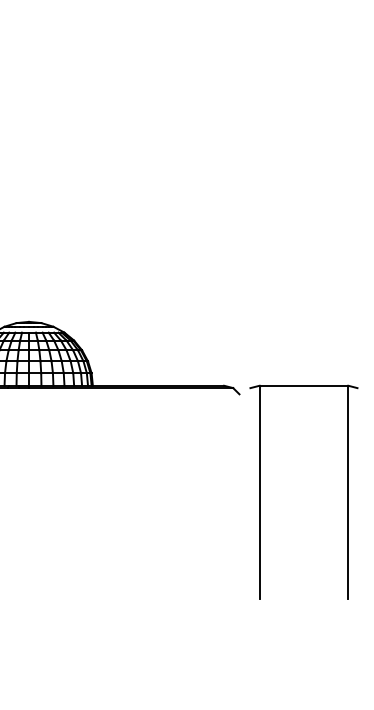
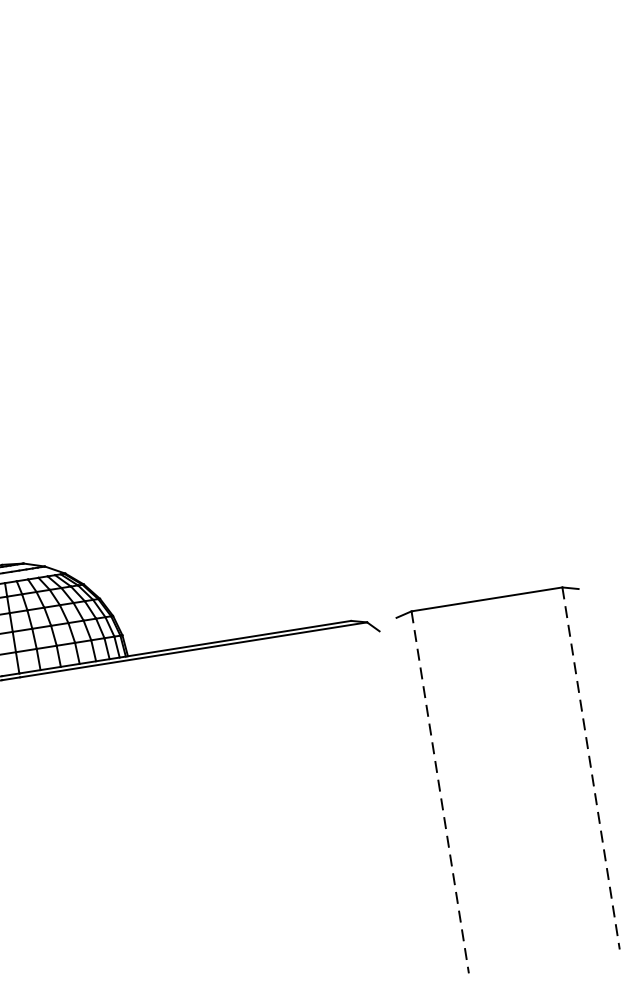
line: (259, 492) -> (440, 792), solid -> dashed
line: (348, 492) -> (591, 768), solid -> dashed

